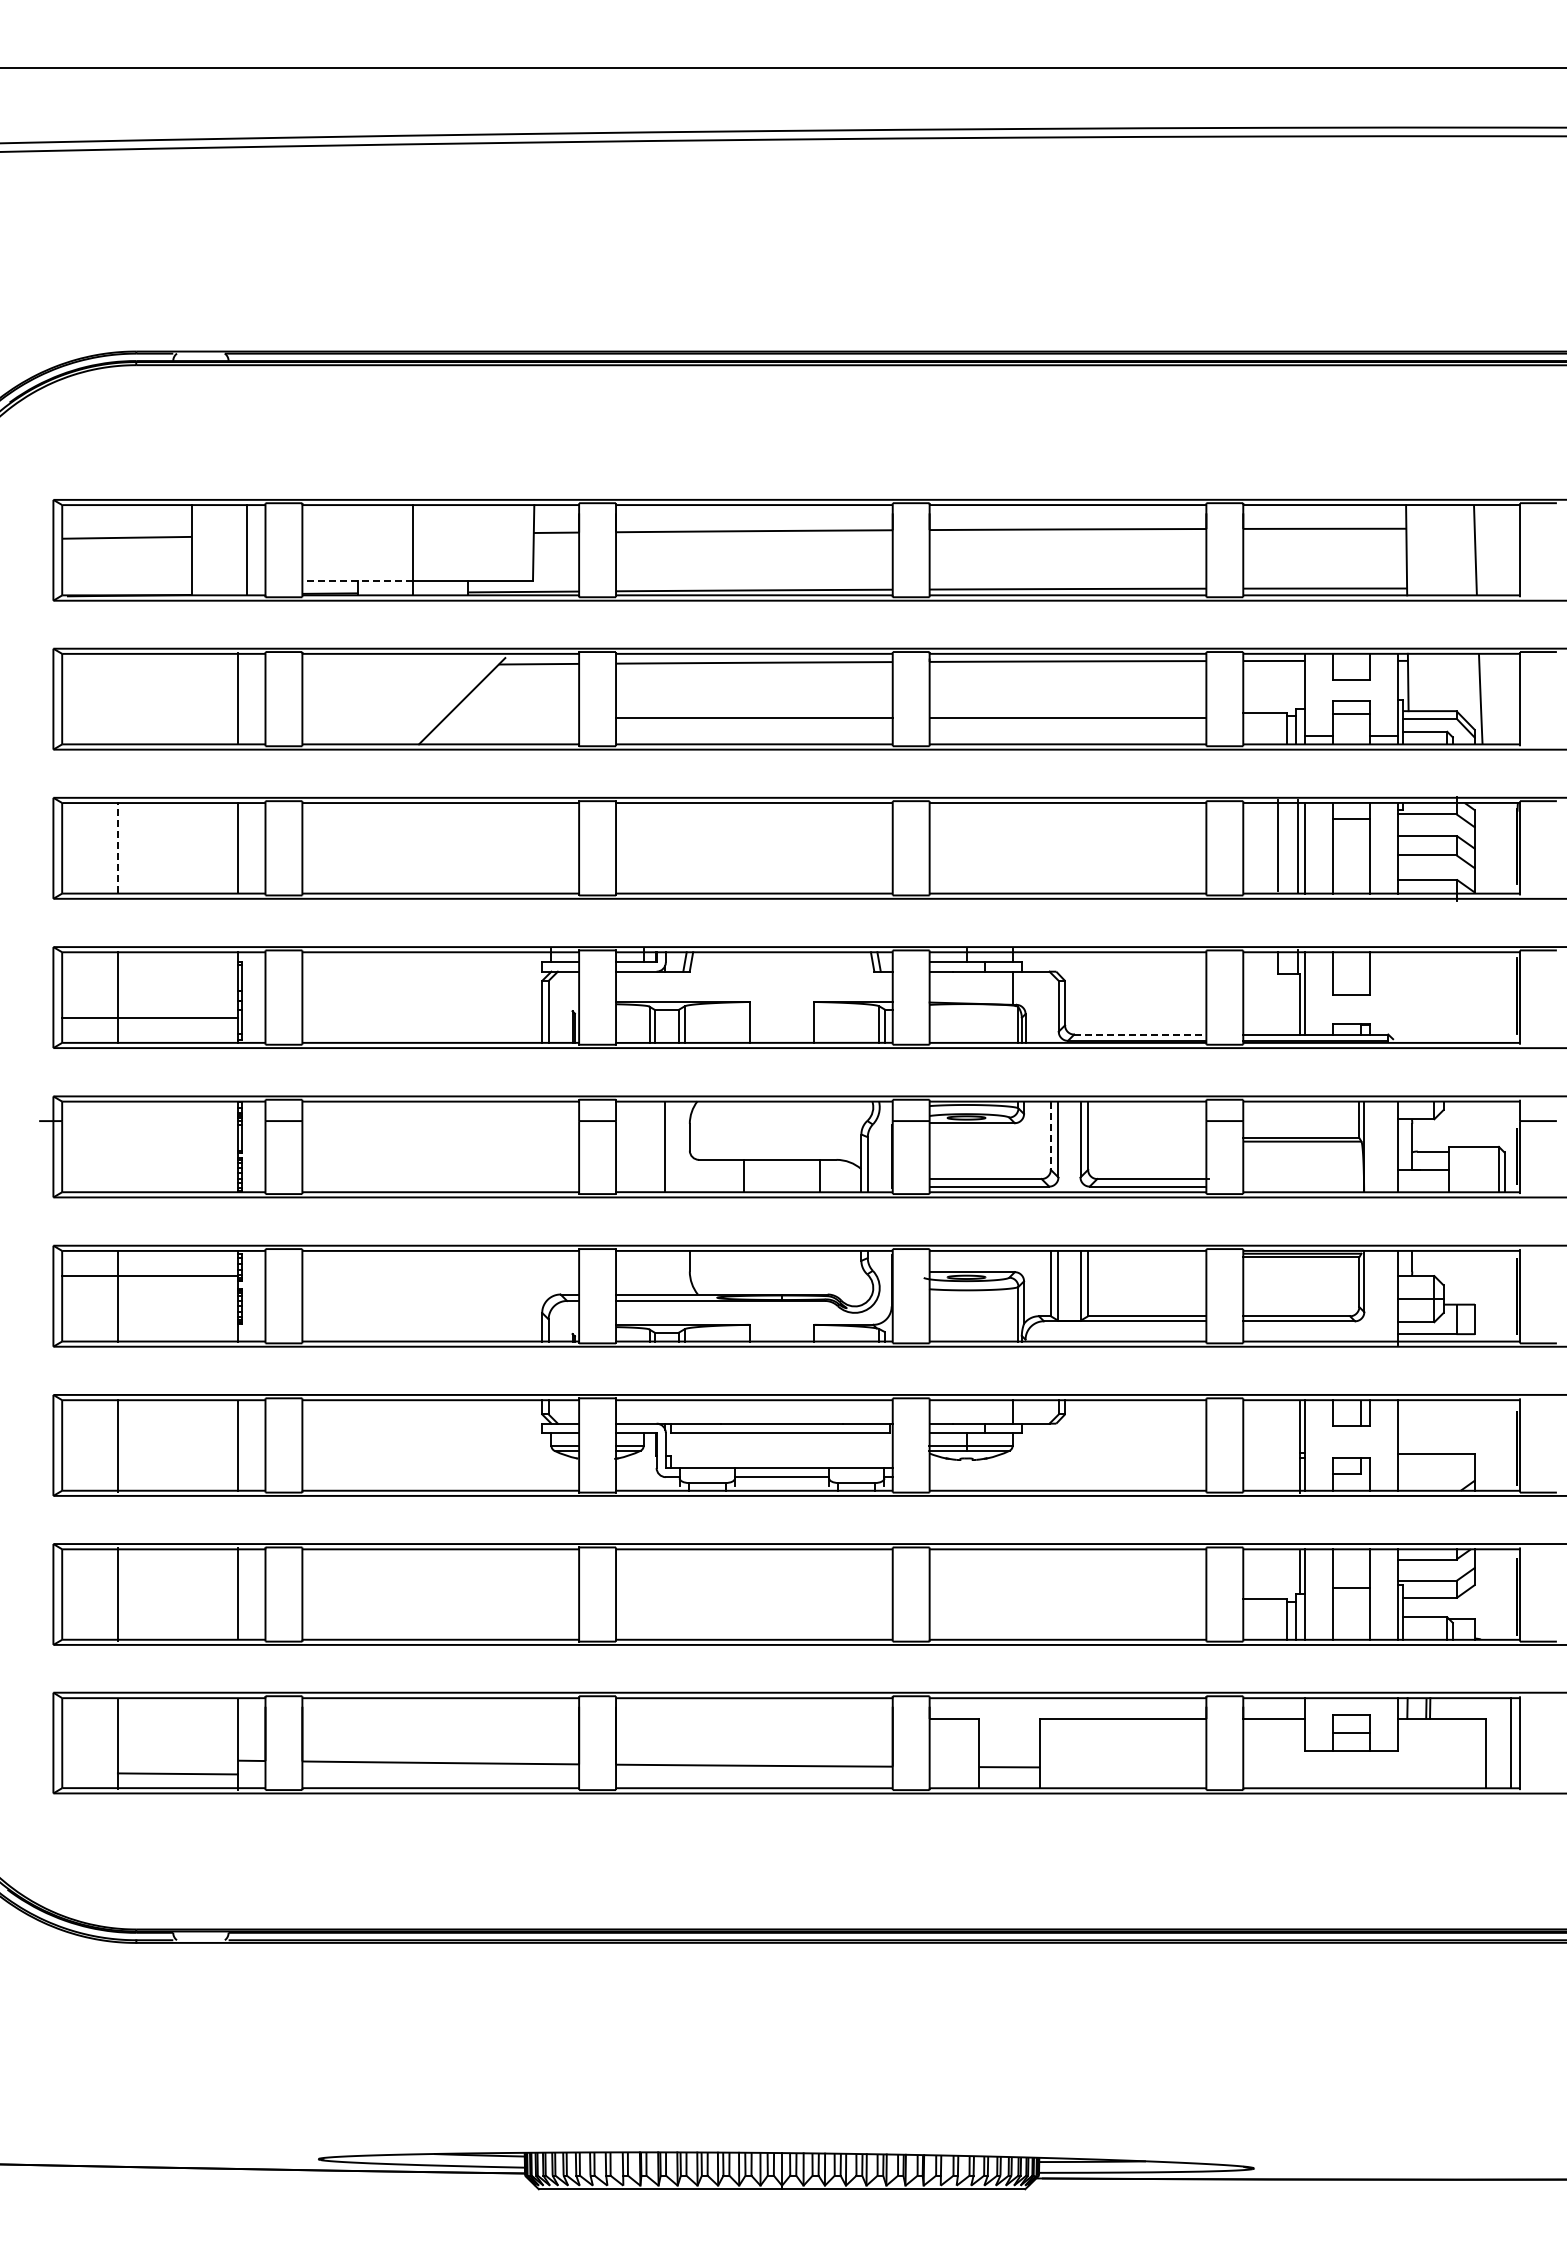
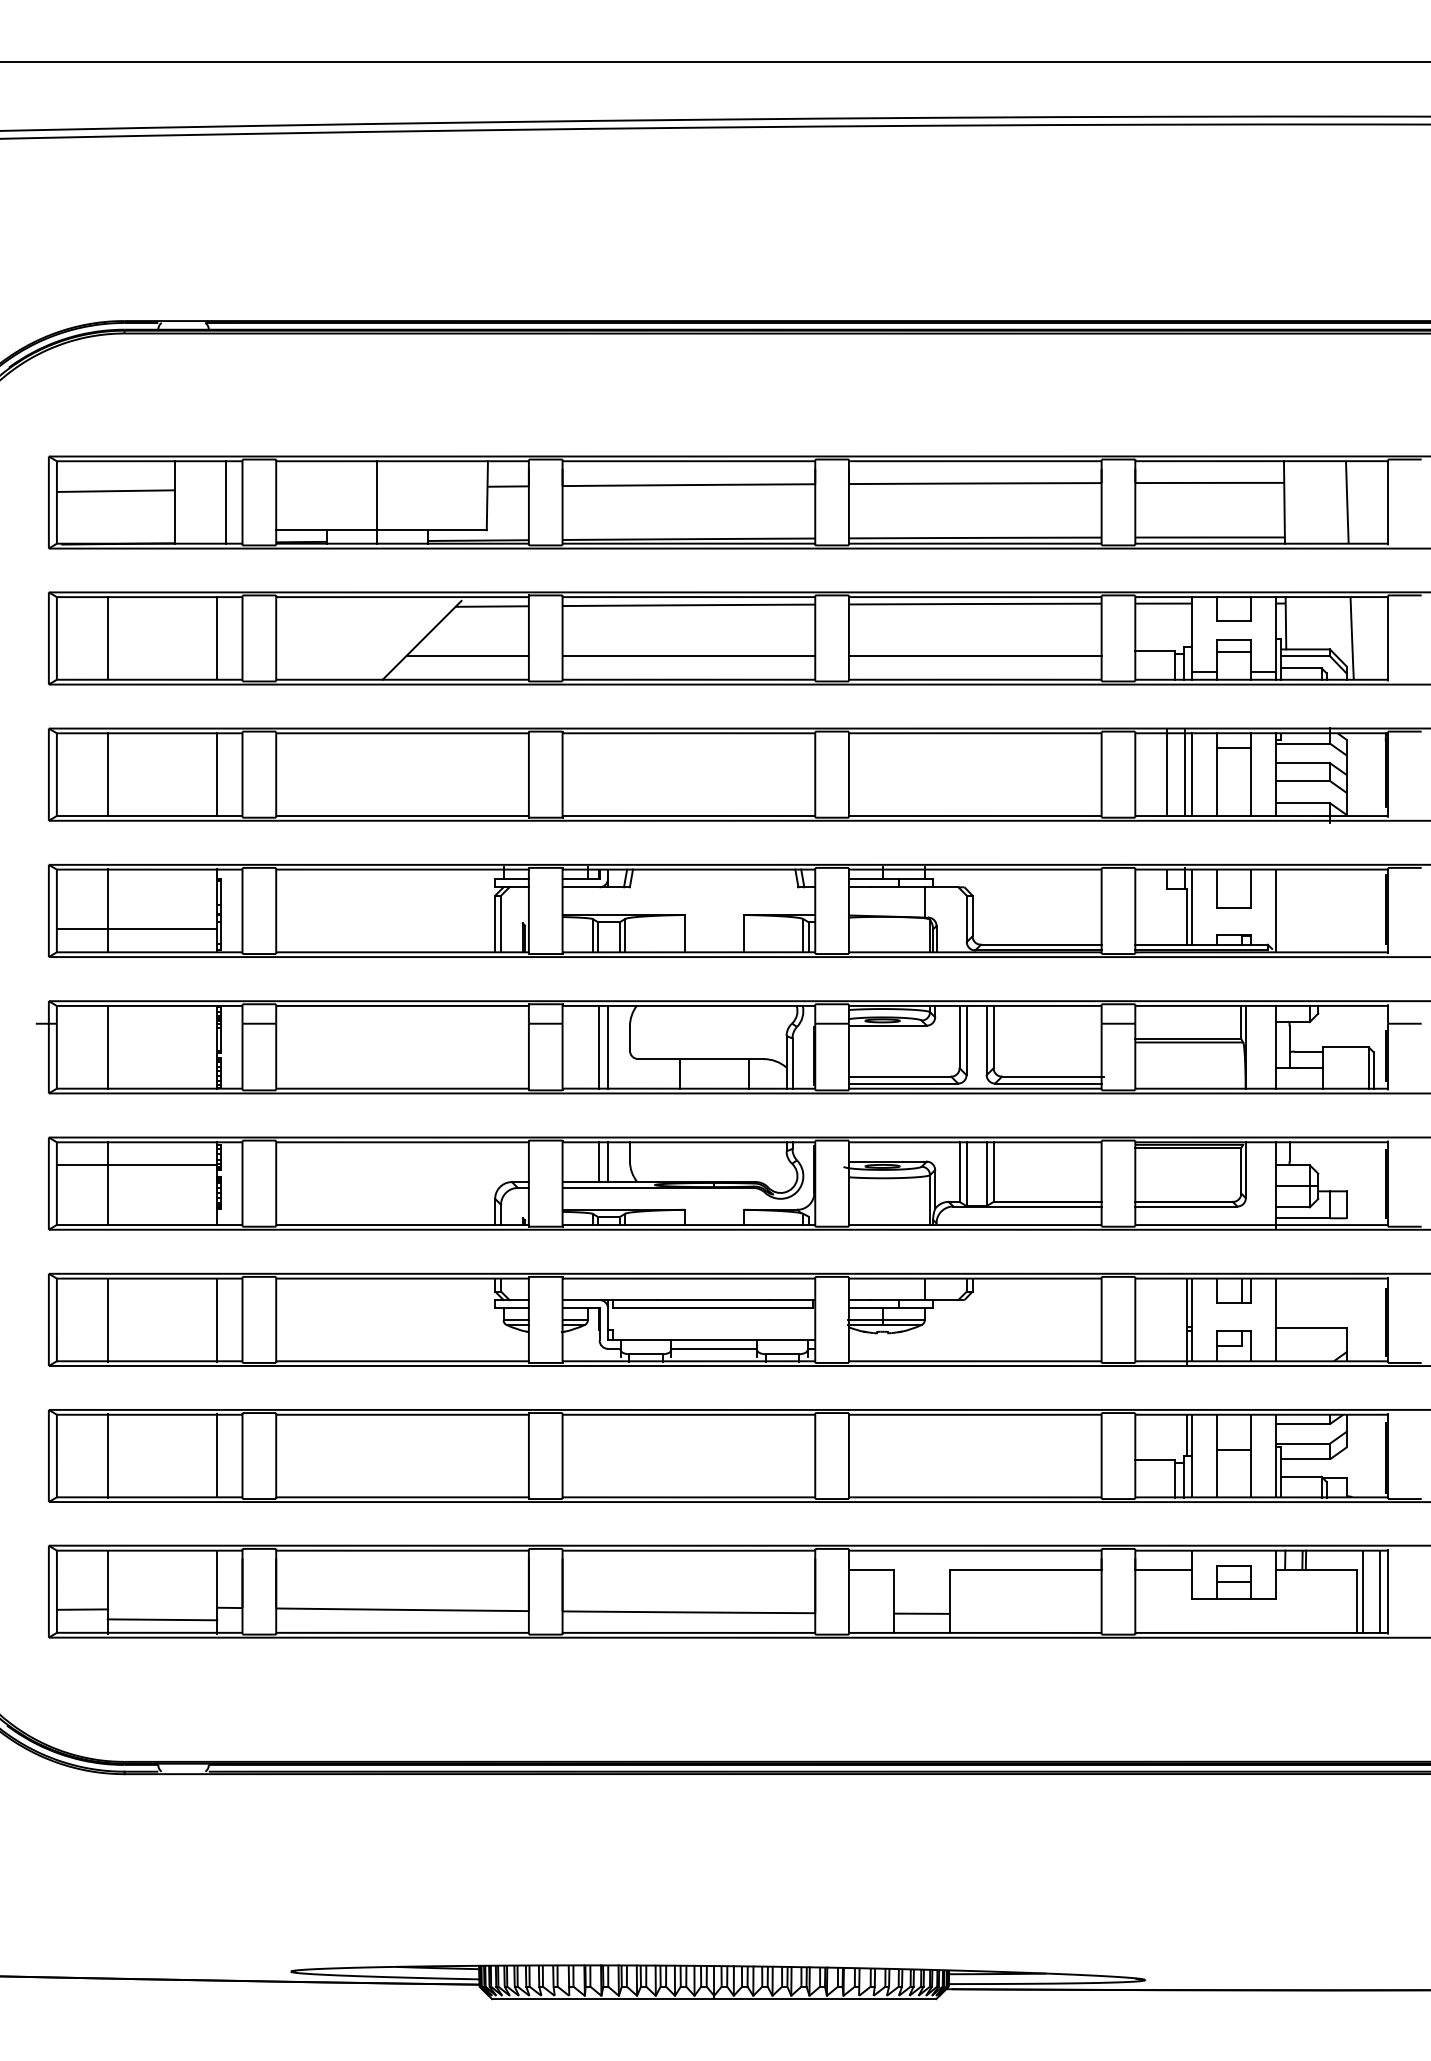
line: (357, 580) -> (326, 530), dashed -> solid
line: (117, 698) -> (107, 637), added
line: (512, 717) -> (468, 655), added
line: (117, 847) -> (107, 773), dashed -> solid
line: (1397, 997) -> (1276, 910), added
line: (1140, 1034) -> (1041, 944), dashed -> solid
line: (1050, 1136) -> (959, 1037), dashed -> solid
line: (117, 1146) -> (107, 1046), added
line: (656, 1146) -> (599, 1046), added
line: (656, 1272) -> (599, 1161), added
line: (665, 1272) -> (607, 1161), added
line: (1492, 1743) -> (1362, 1592), added
line: (89, 1762) -> (81, 1609), added

